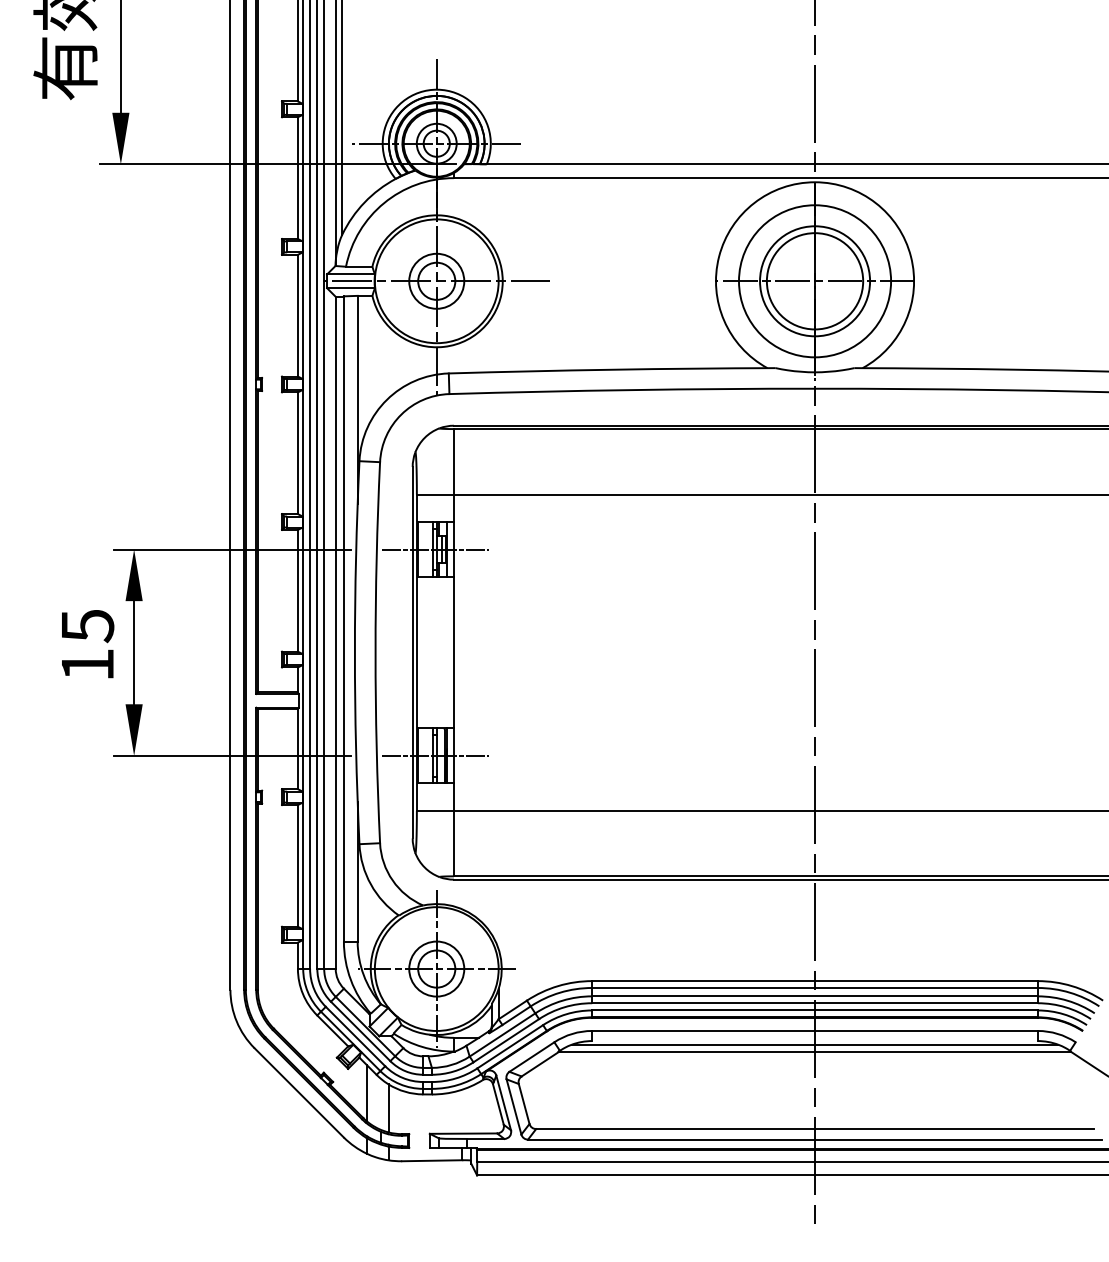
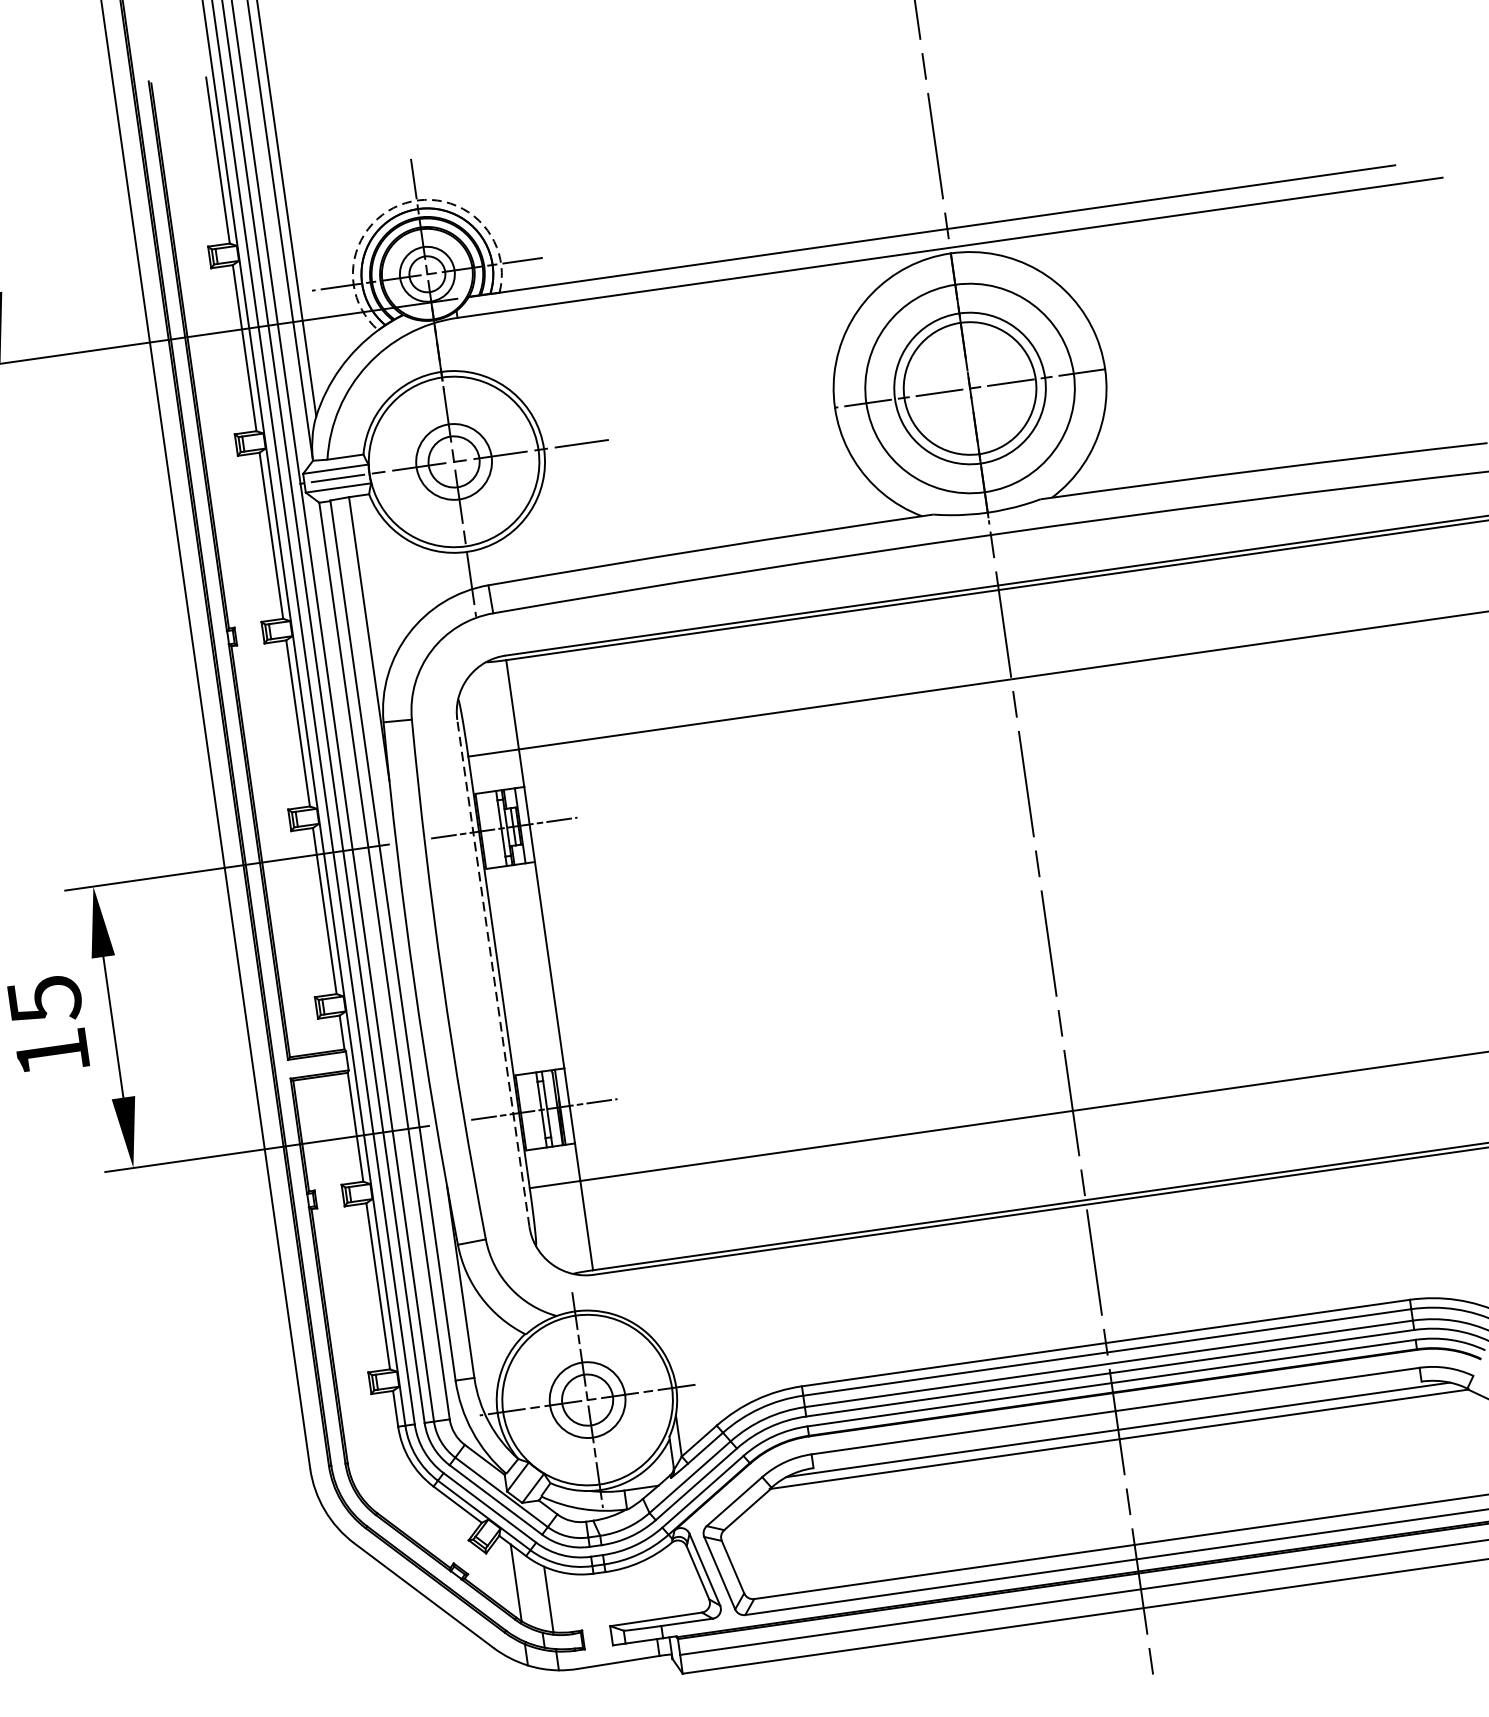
arc: (428, 90) -> (405, 203), solid -> dashed
line: (412, 652) -> (493, 972), solid -> dashed

